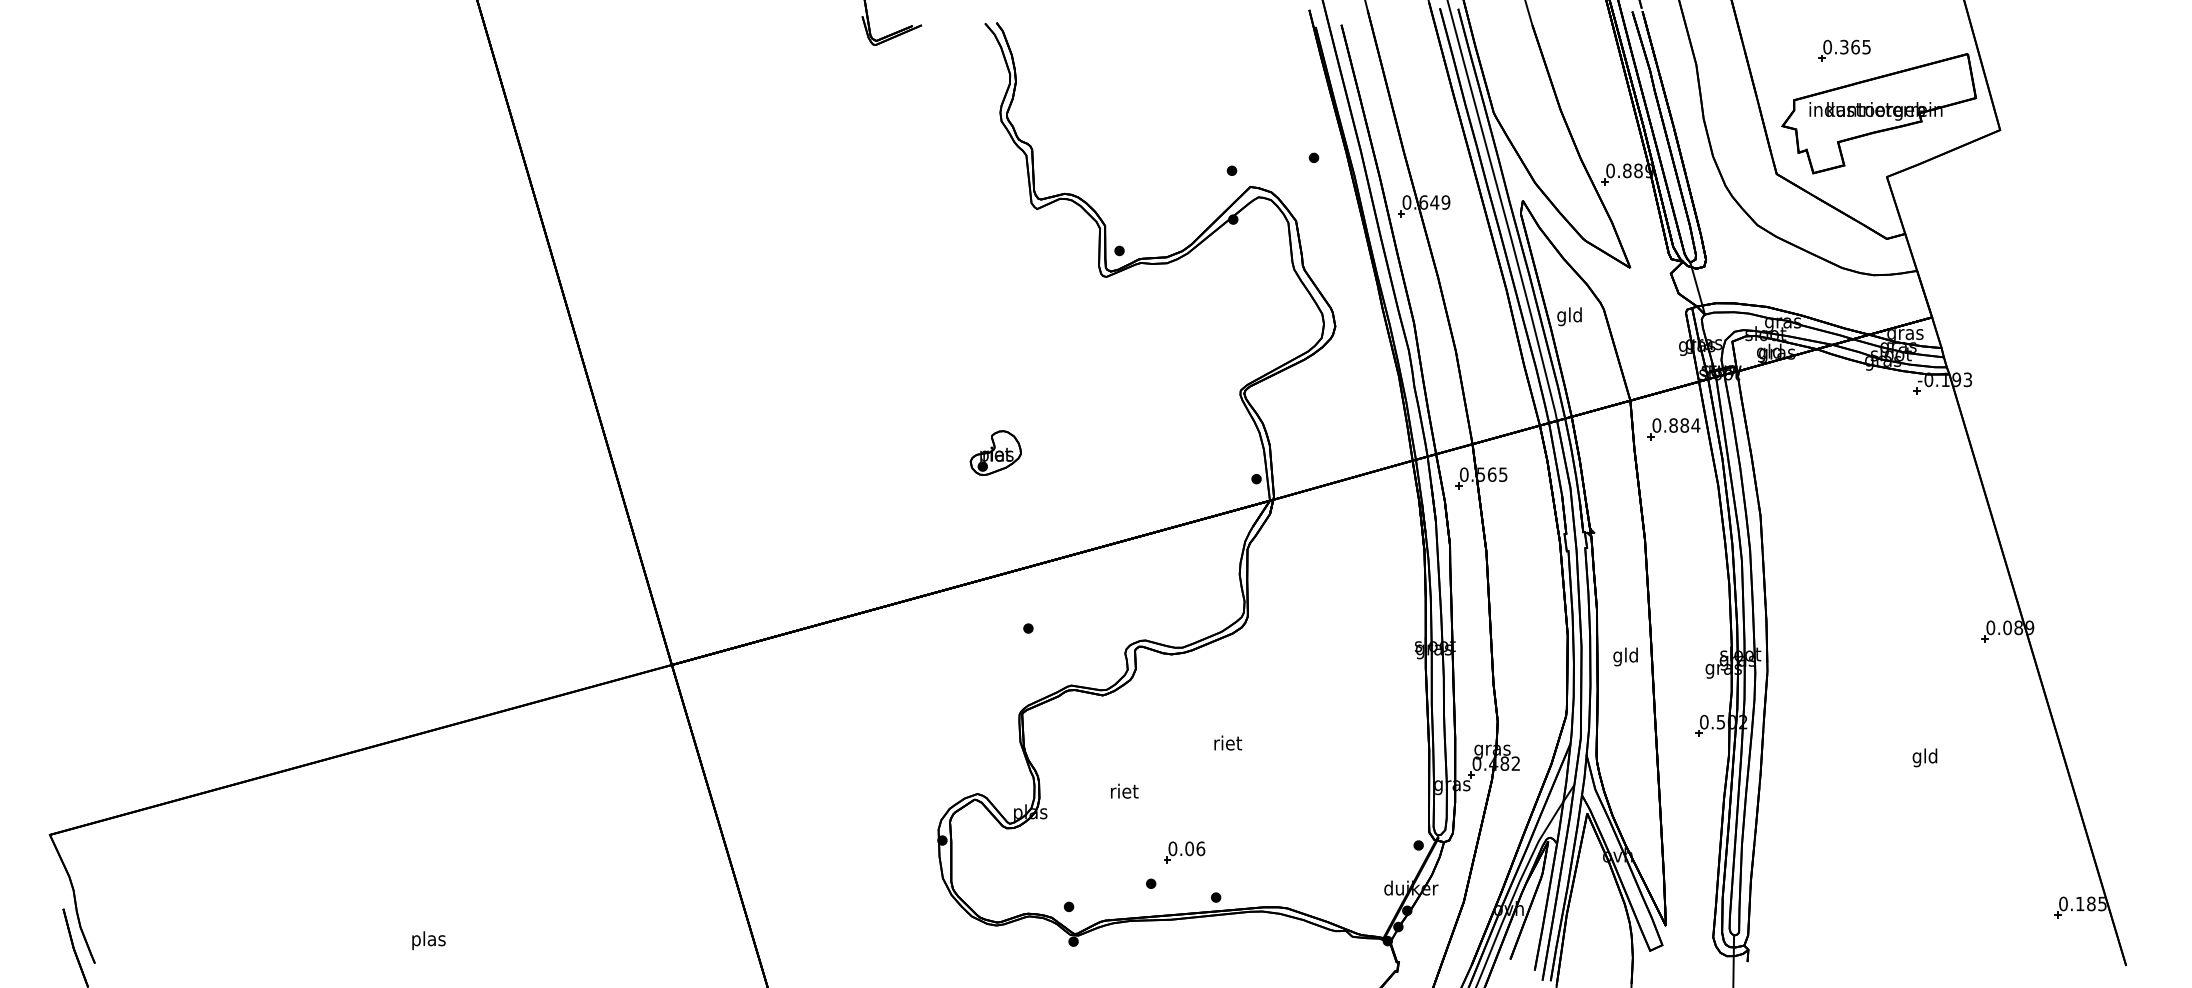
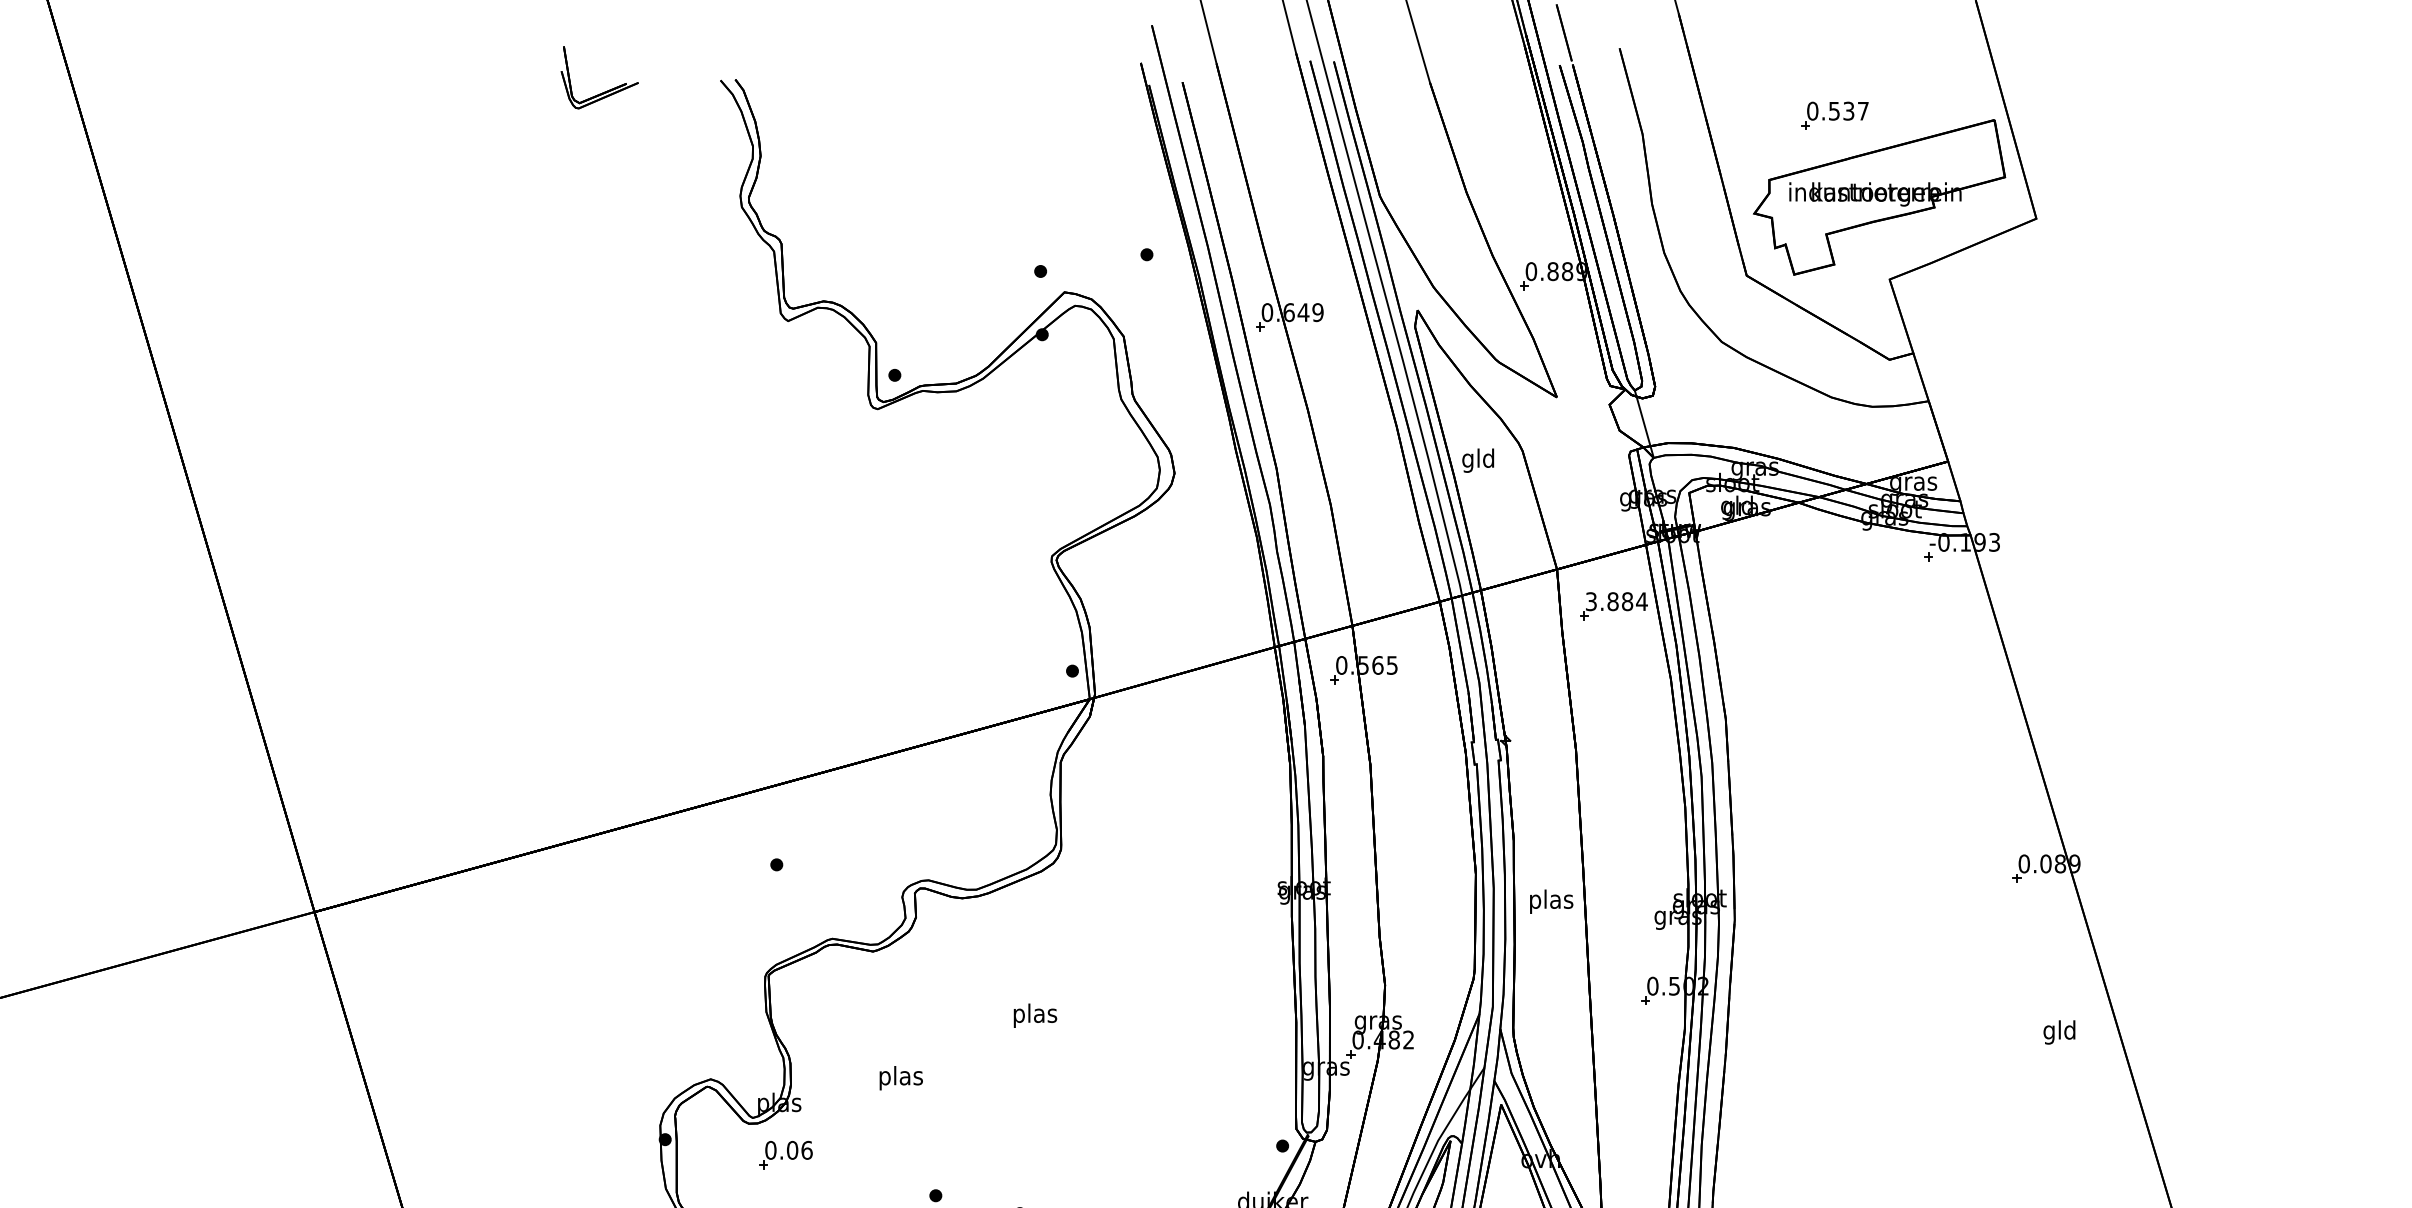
text: (1855, 46) -> (1848, 110), 0.365 -> 0.537
text: (1656, 425) -> (1590, 601), 0.884 -> 3.884
part: (995, 452) -> (734, 636), removed
text: (1625, 656) -> (1550, 901), gld -> plas
text: (1227, 744) -> (1034, 1015), riet -> plas
text: (1924, 757) -> (2058, 1031), moved
text: (1124, 792) -> (901, 1077), riet -> plas
part: (1184, 852) -> (785, 1155), moved

